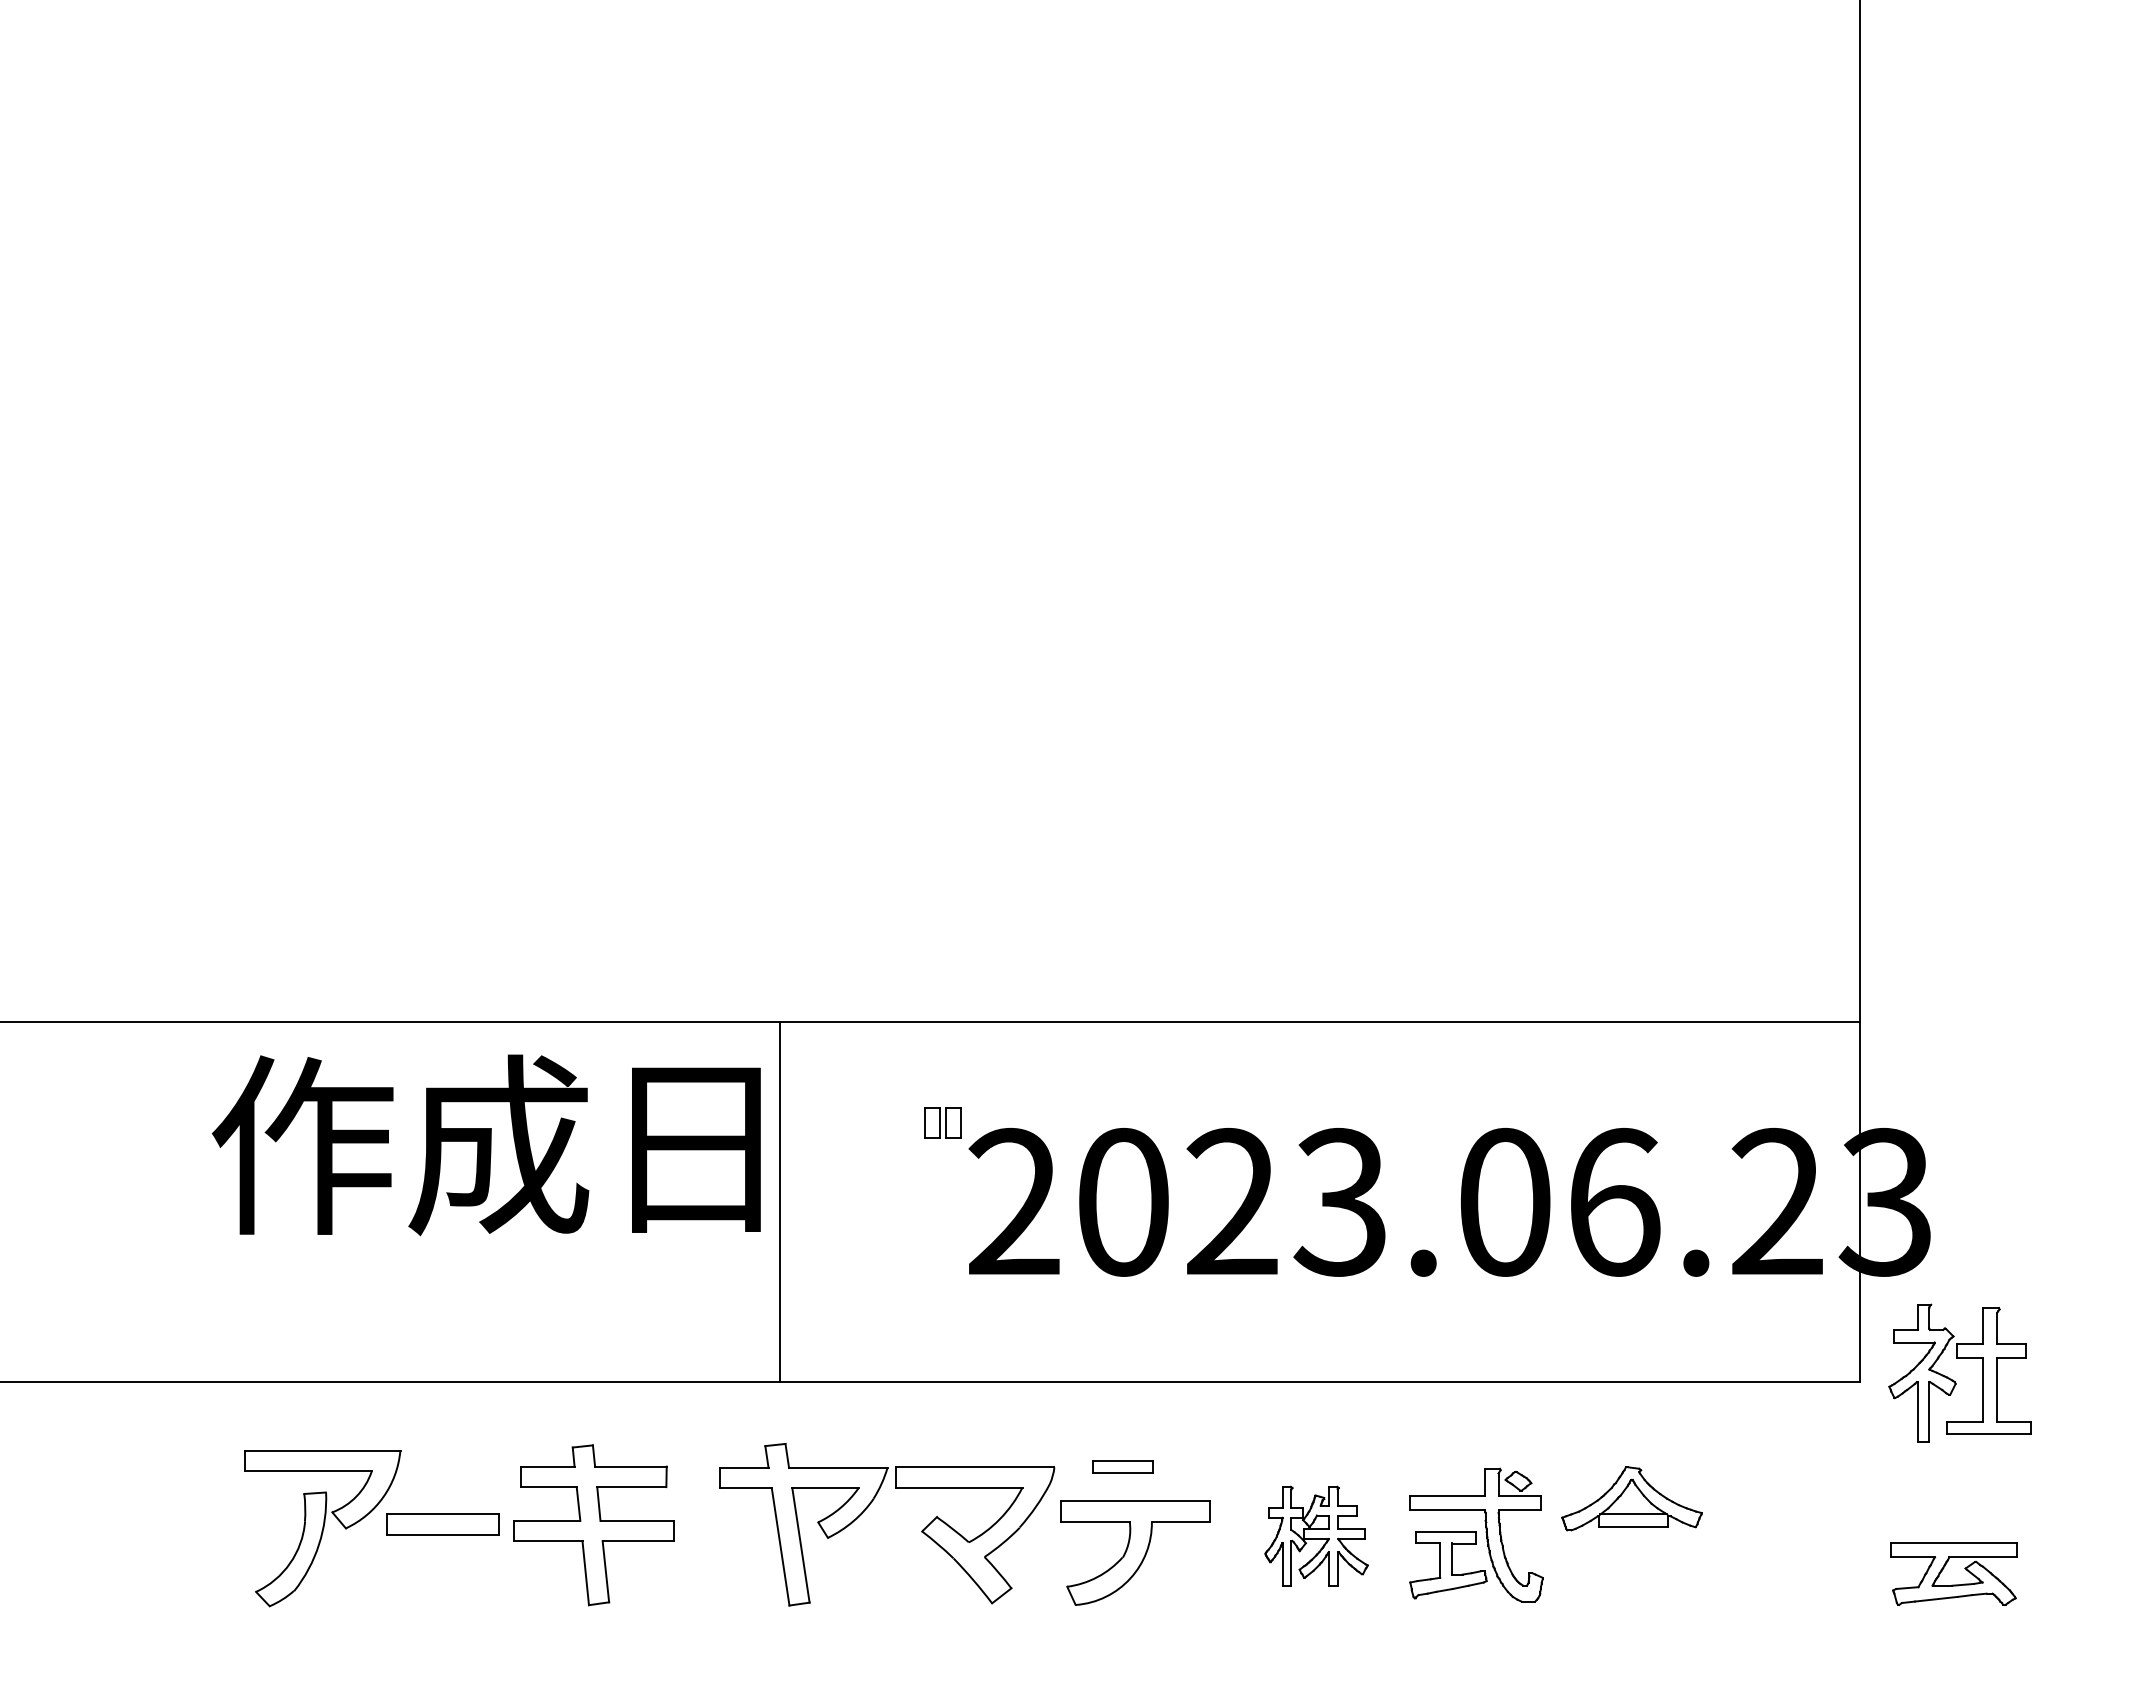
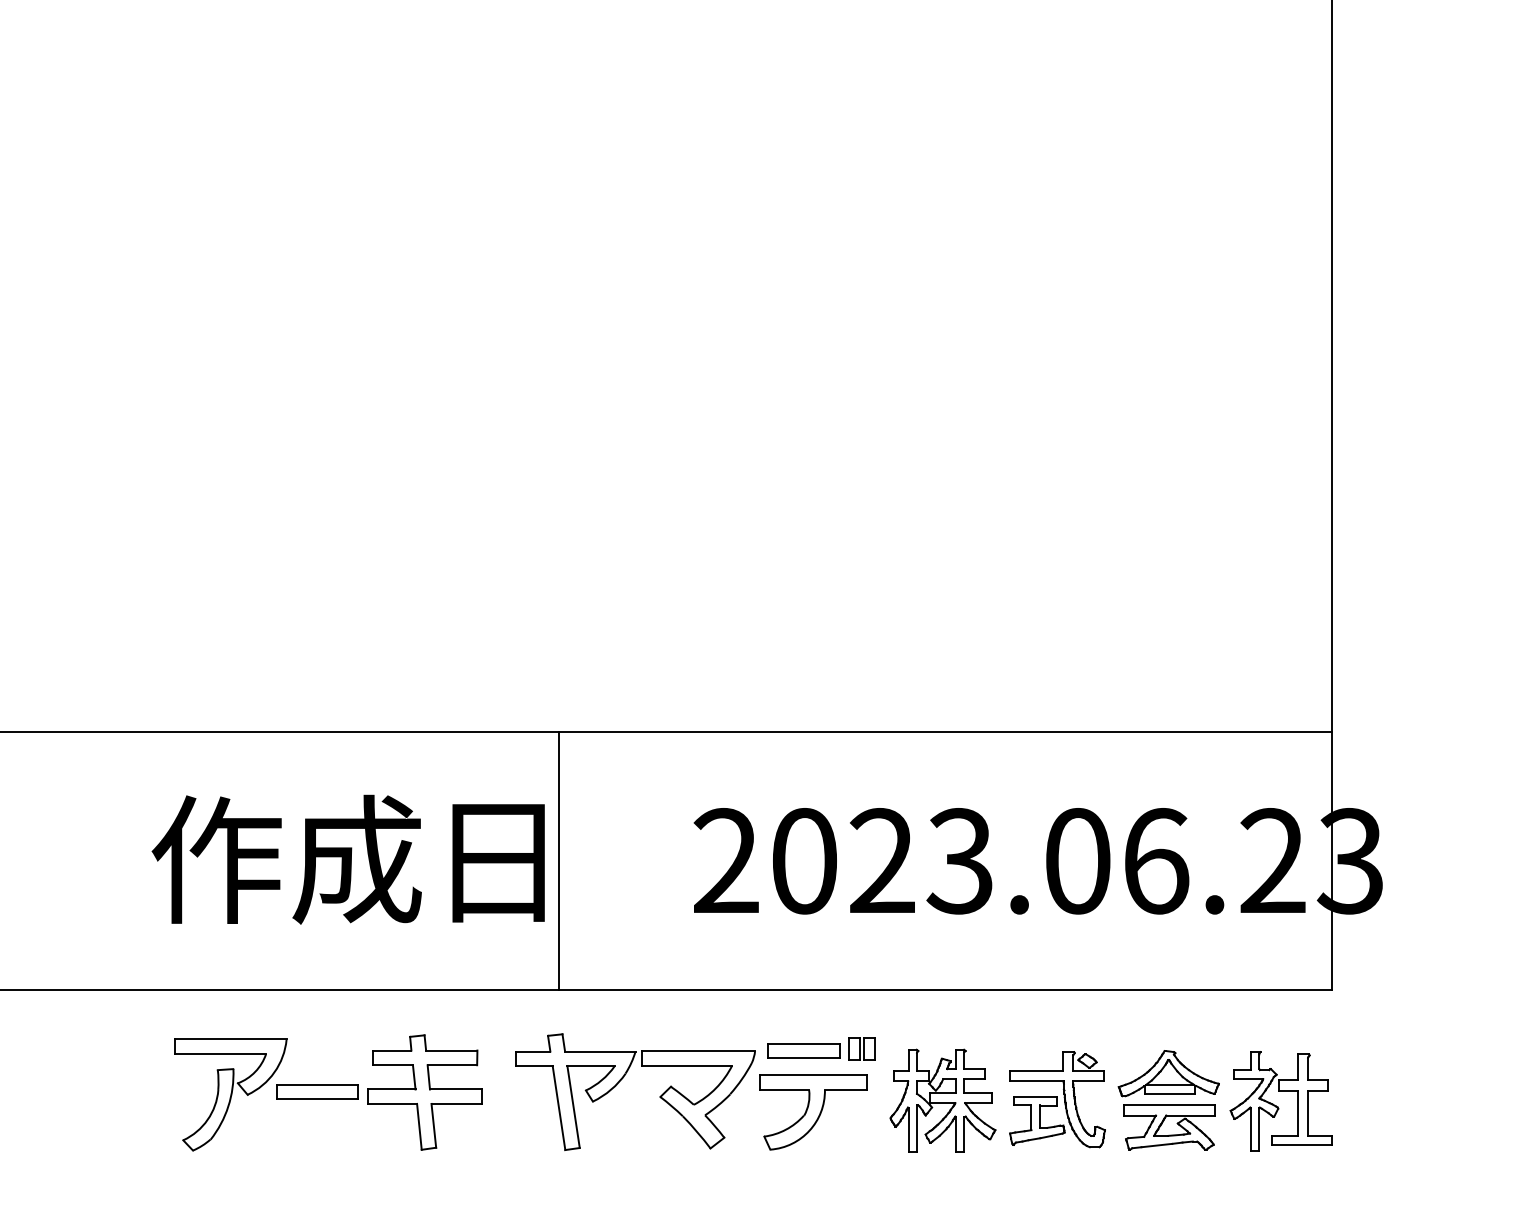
part: (942, 1122) -> (861, 1049), moved
text: (485, 1145) -> (347, 859), moved
part: (1953, 1379) -> (1276, 1105), moved
part: (1122, 1466) -> (803, 1050), size x1.67
part: (1316, 1536) -> (942, 1100), size x1.43
part: (1944, 1568) -> (1162, 1123), moved

